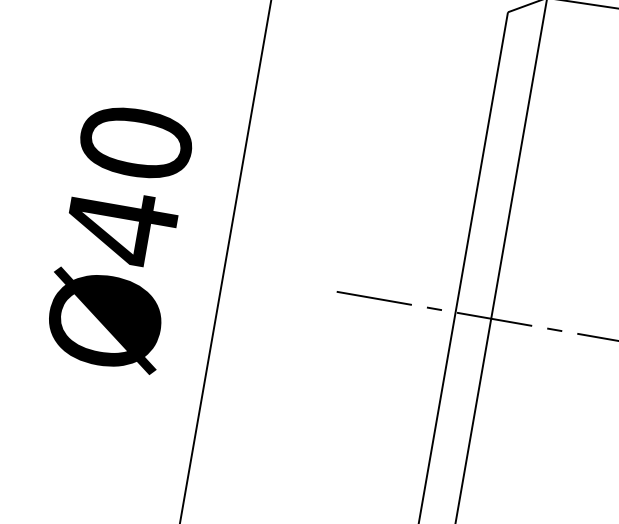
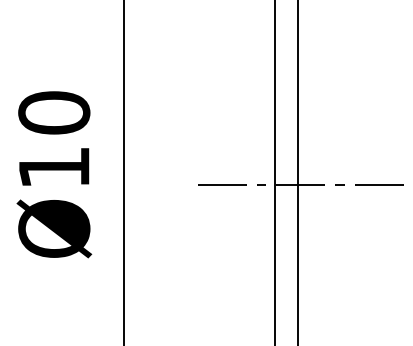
text: (121, 226) -> (54, 167), Ø40 -> Ø10

